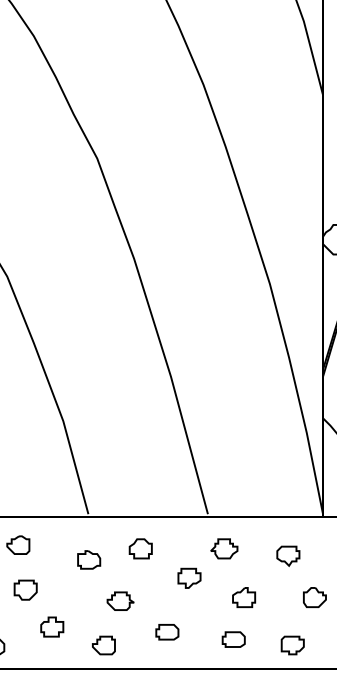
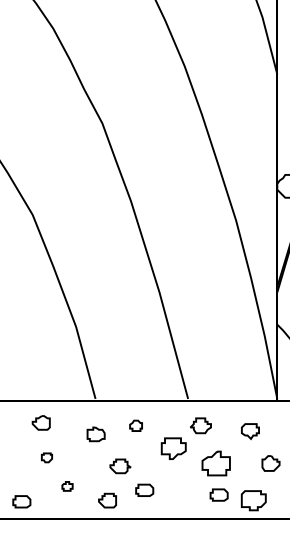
part: (139, 548) -> (135, 425), size x0.7
part: (189, 578) -> (173, 448), size x1.4
part: (25, 589) -> (46, 457), size x0.6
part: (243, 597) -> (215, 463), size x1.6
part: (52, 627) -> (67, 486), size x0.6
part: (167, 631) -> (144, 489), moved
part: (232, 638) -> (218, 494), moved
part: (292, 645) -> (253, 500), size x1.4

